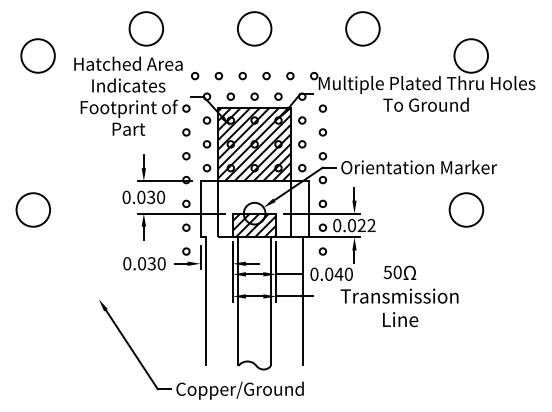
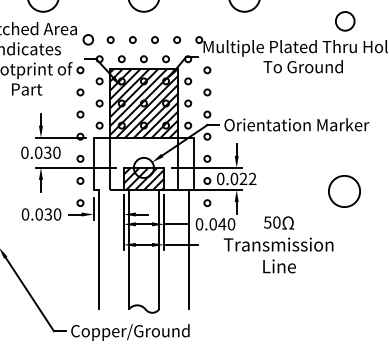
circle: (471, 55) -> (345, 20), size x0.6
circle: (195, 76) -> (88, 40), size x1.6
circle: (466, 209) -> (344, 191), moved

